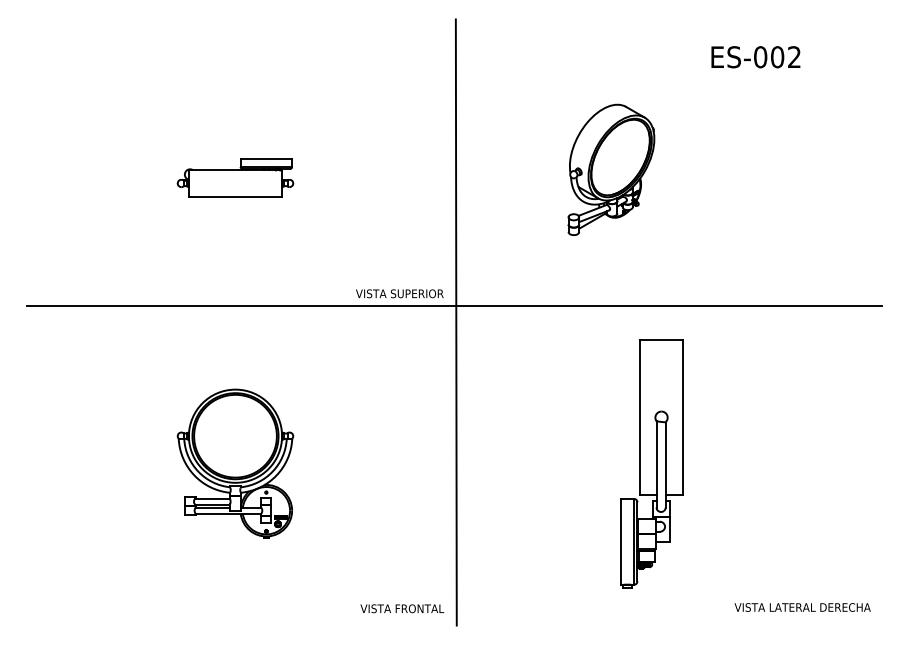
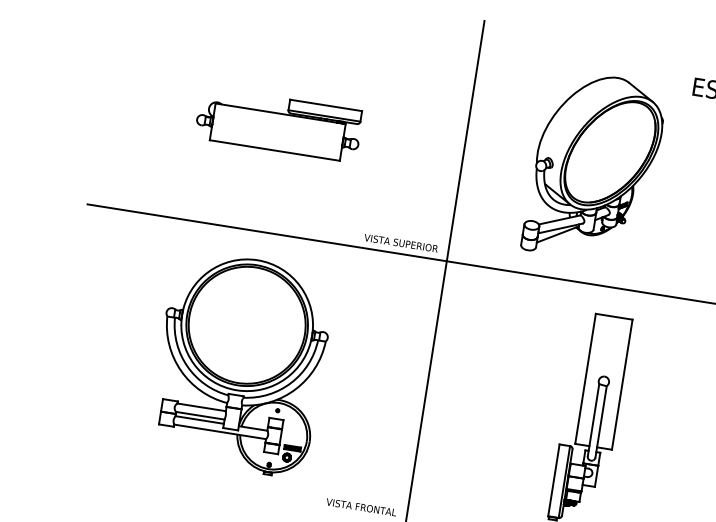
part: (611, 169) -> (594, 167), size x1.67
part: (235, 177) -> (279, 124), size x1.67
part: (235, 463) -> (241, 363), size x1.67

